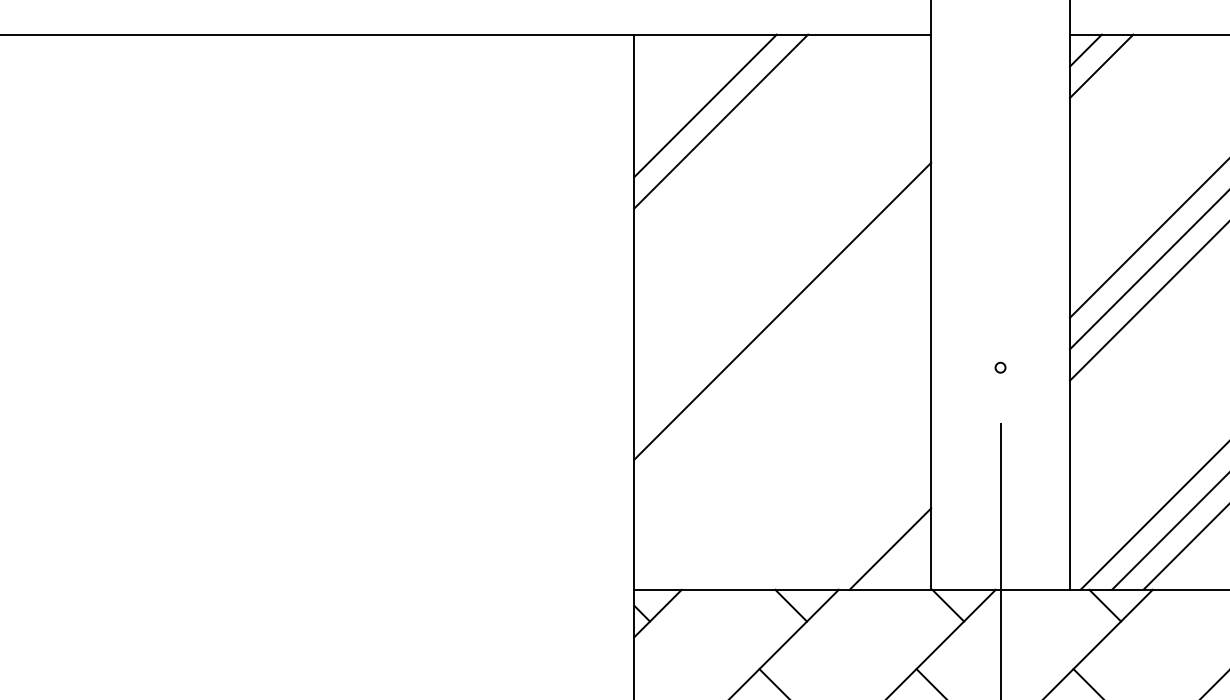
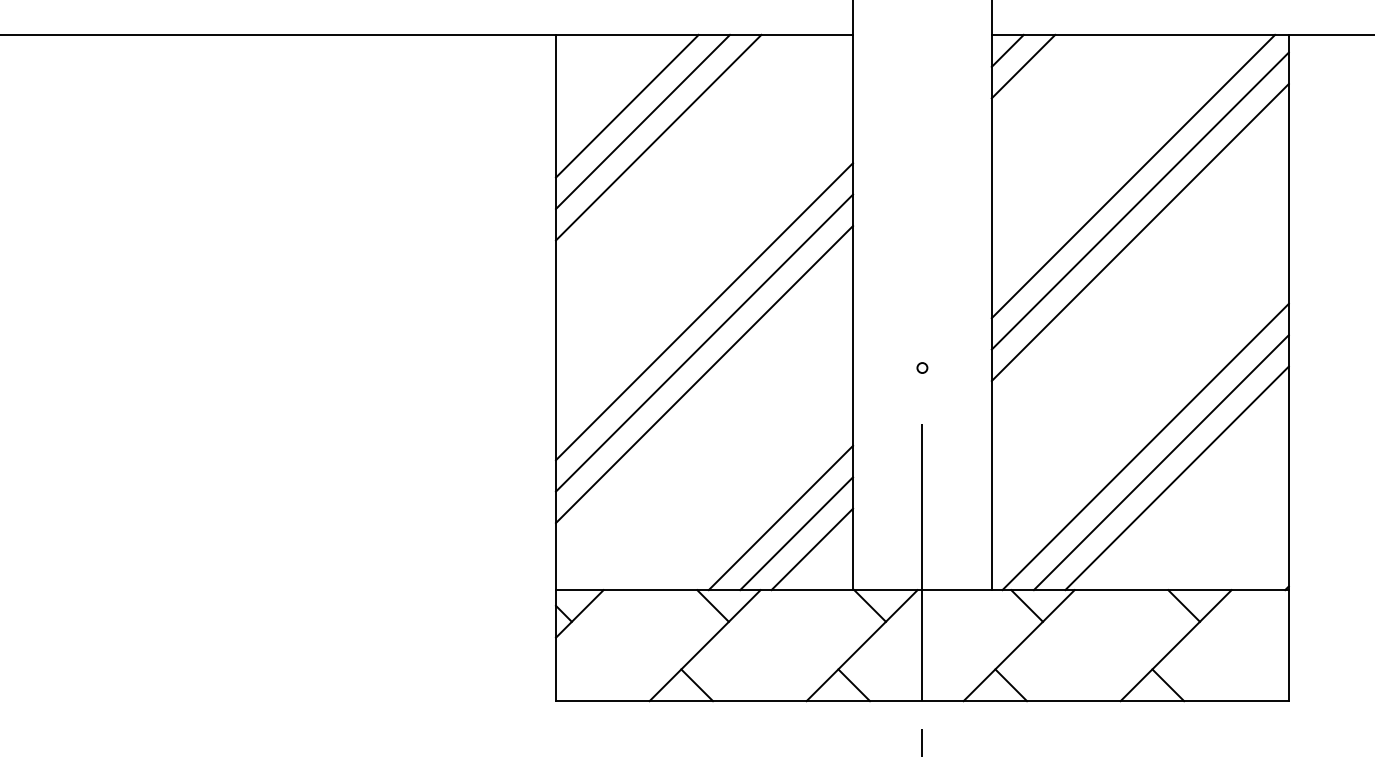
line: (736, 137) -> (658, 137), added
line: (782, 342) -> (704, 342), added
line: (782, 374) -> (704, 374), added
line: (858, 517) -> (780, 517), added
line: (874, 533) -> (796, 533), added

